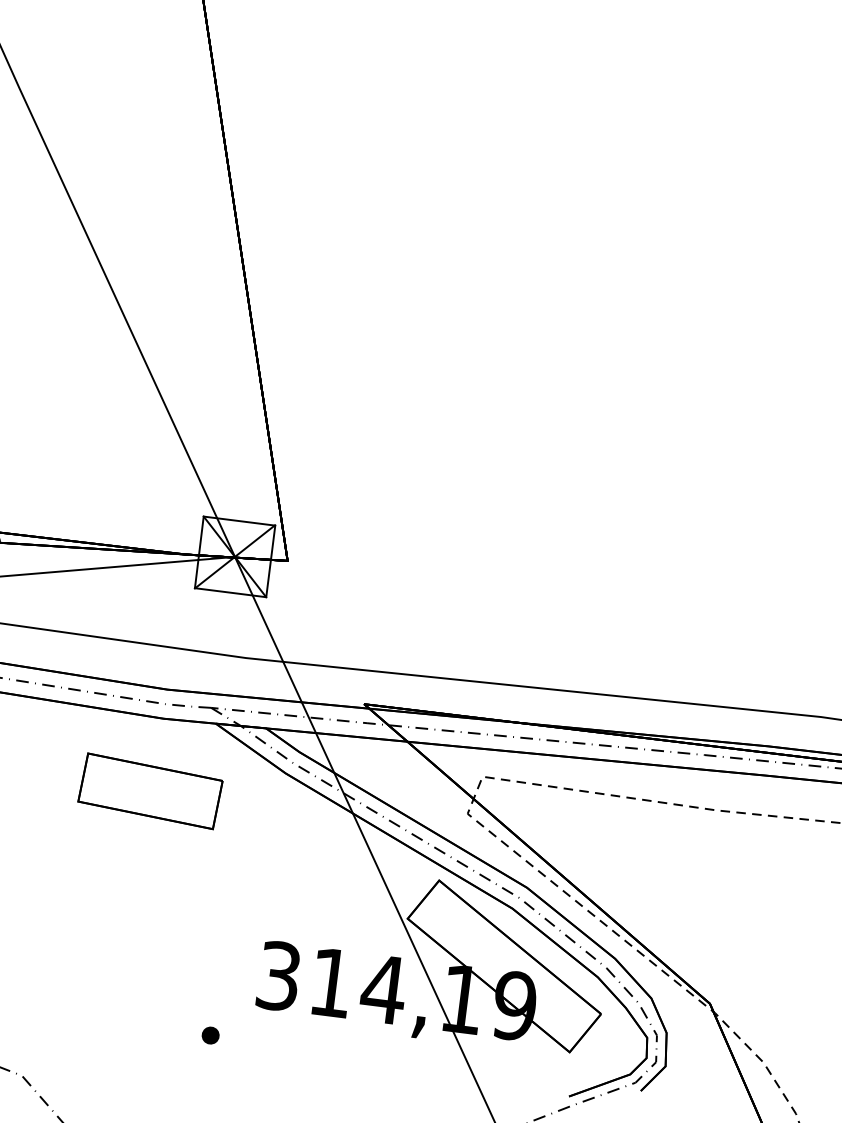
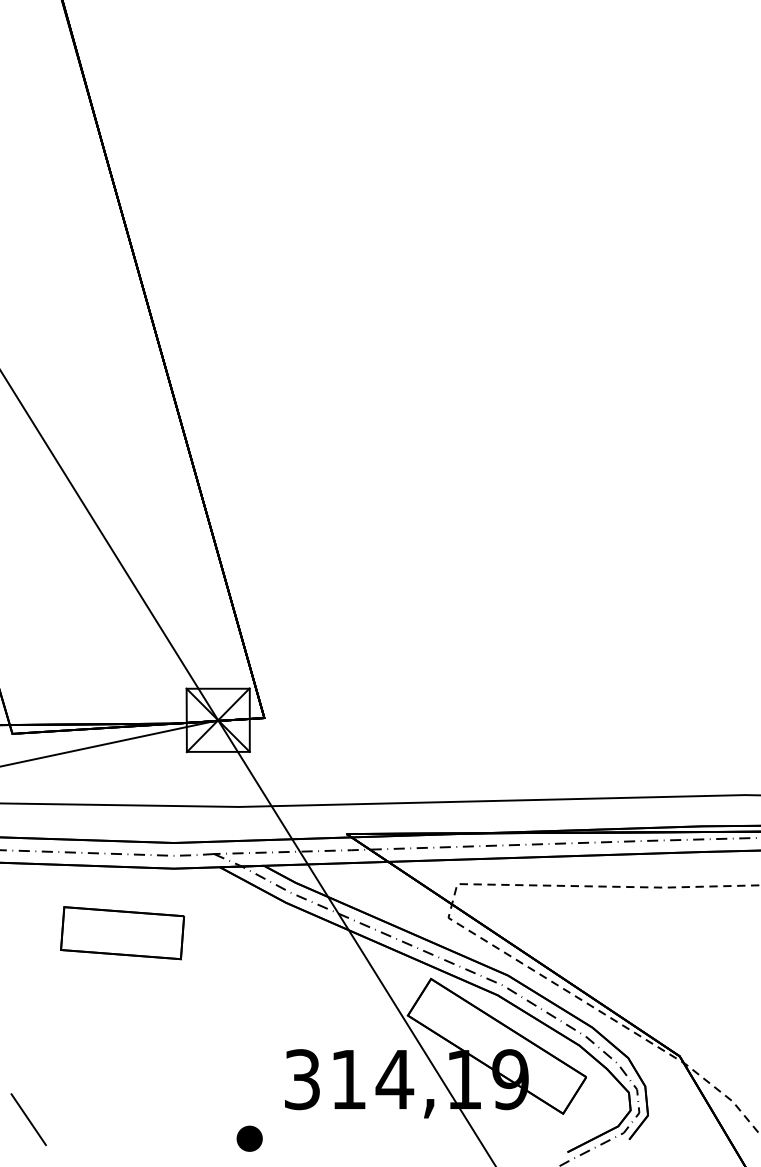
part: (150, 791) -> (122, 933), moved
part: (210, 1035) -> (249, 1138), size x1.67

